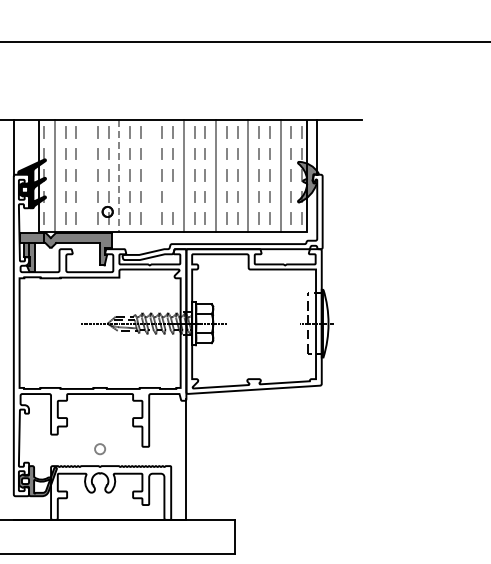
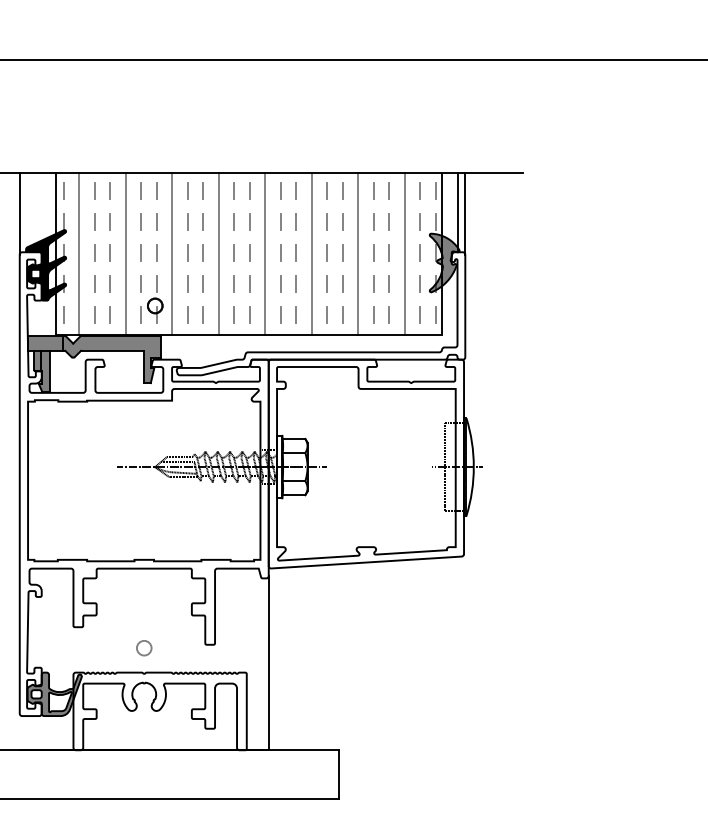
line: (322, 147) -> (465, 212), added
line: (87, 175) -> (126, 253), added
line: (151, 175) -> (218, 253), added
line: (119, 176) -> (172, 254), dashed -> solid
line: (172, 196) -> (248, 283), added

